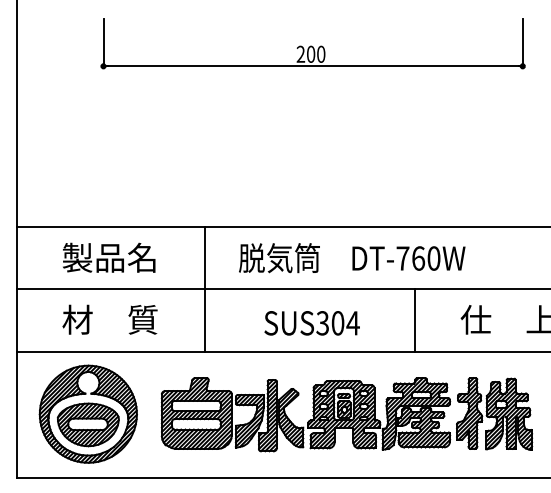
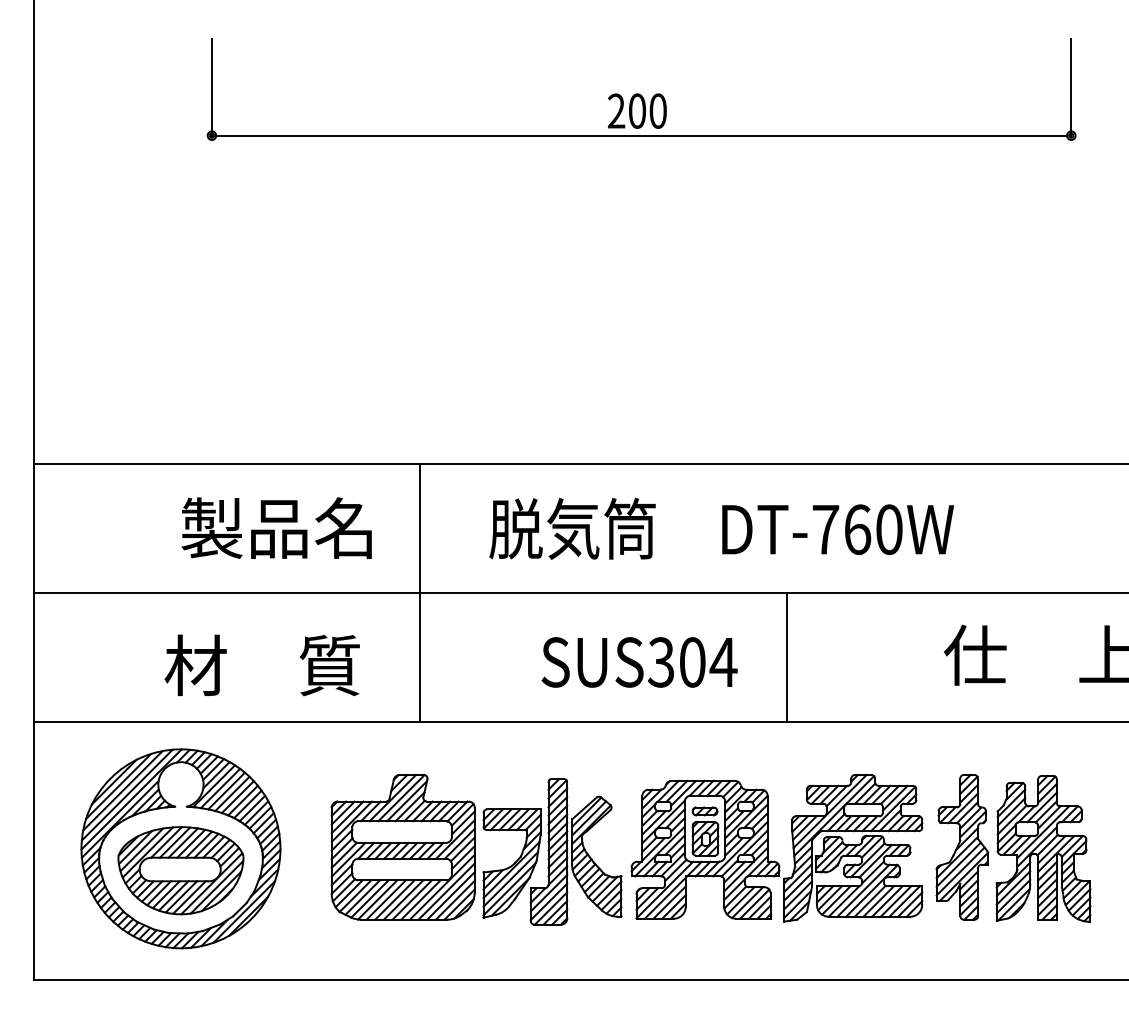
text: (109, 257) -> (277, 527), moved
text: (109, 319) -> (261, 664), moved
line: (414, 320) -> (785, 656), moved

